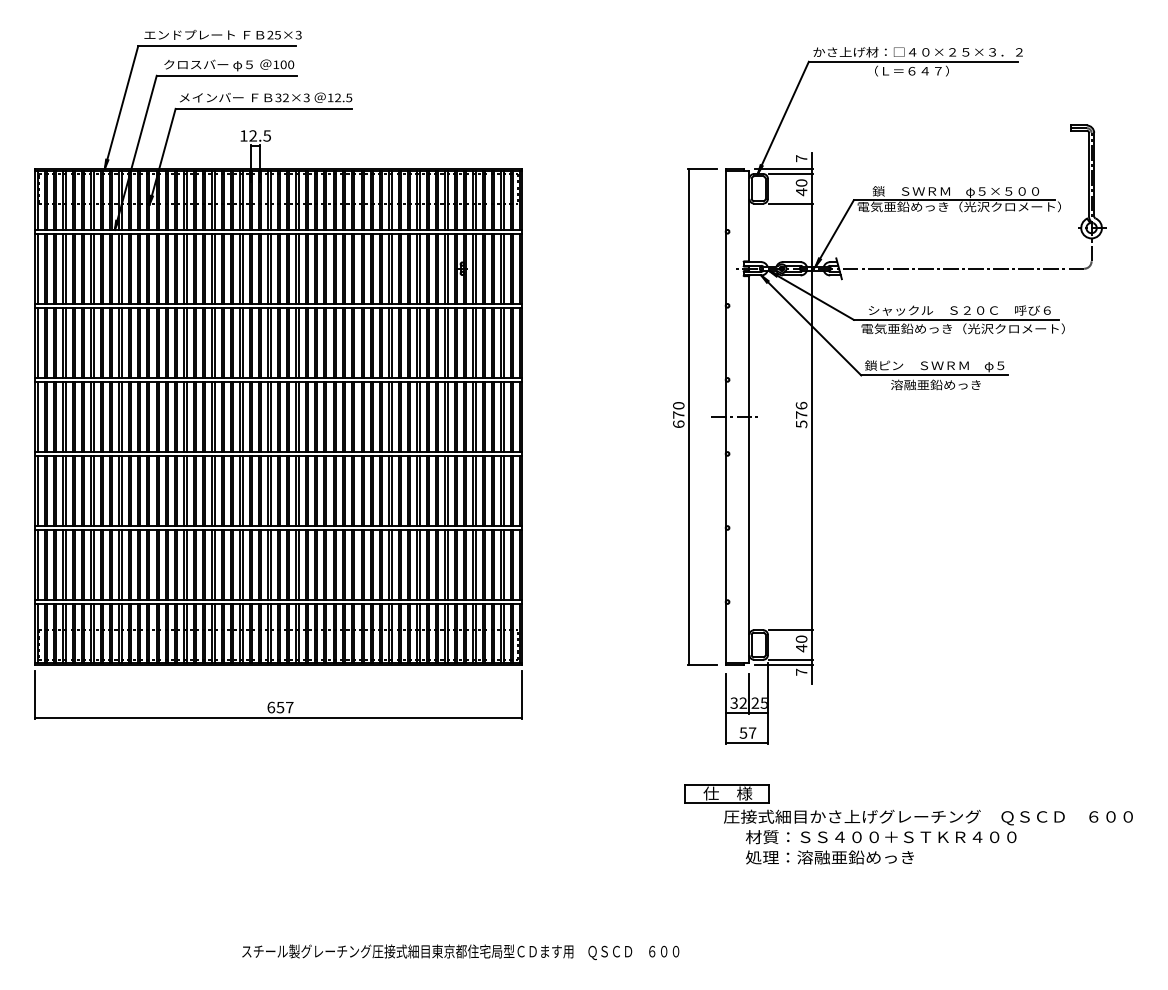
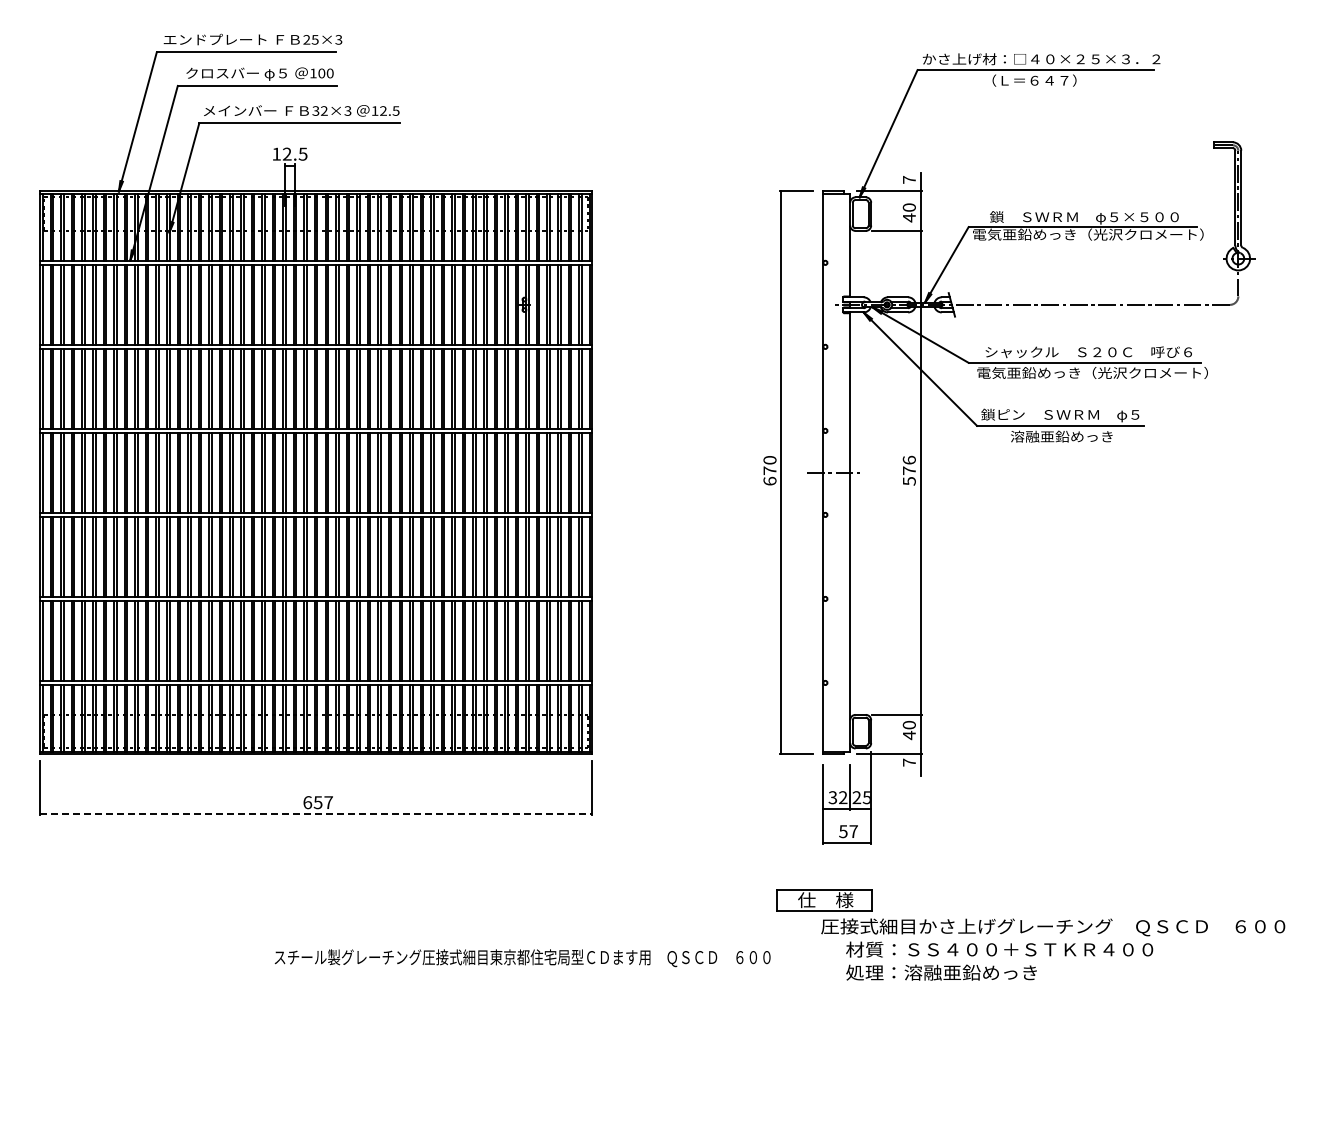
line: (790, 174) -> (896, 197), removed
line: (790, 659) -> (896, 748), removed
line: (279, 717) -> (316, 813), solid -> dashed
text: (460, 952) -> (522, 958), moved

